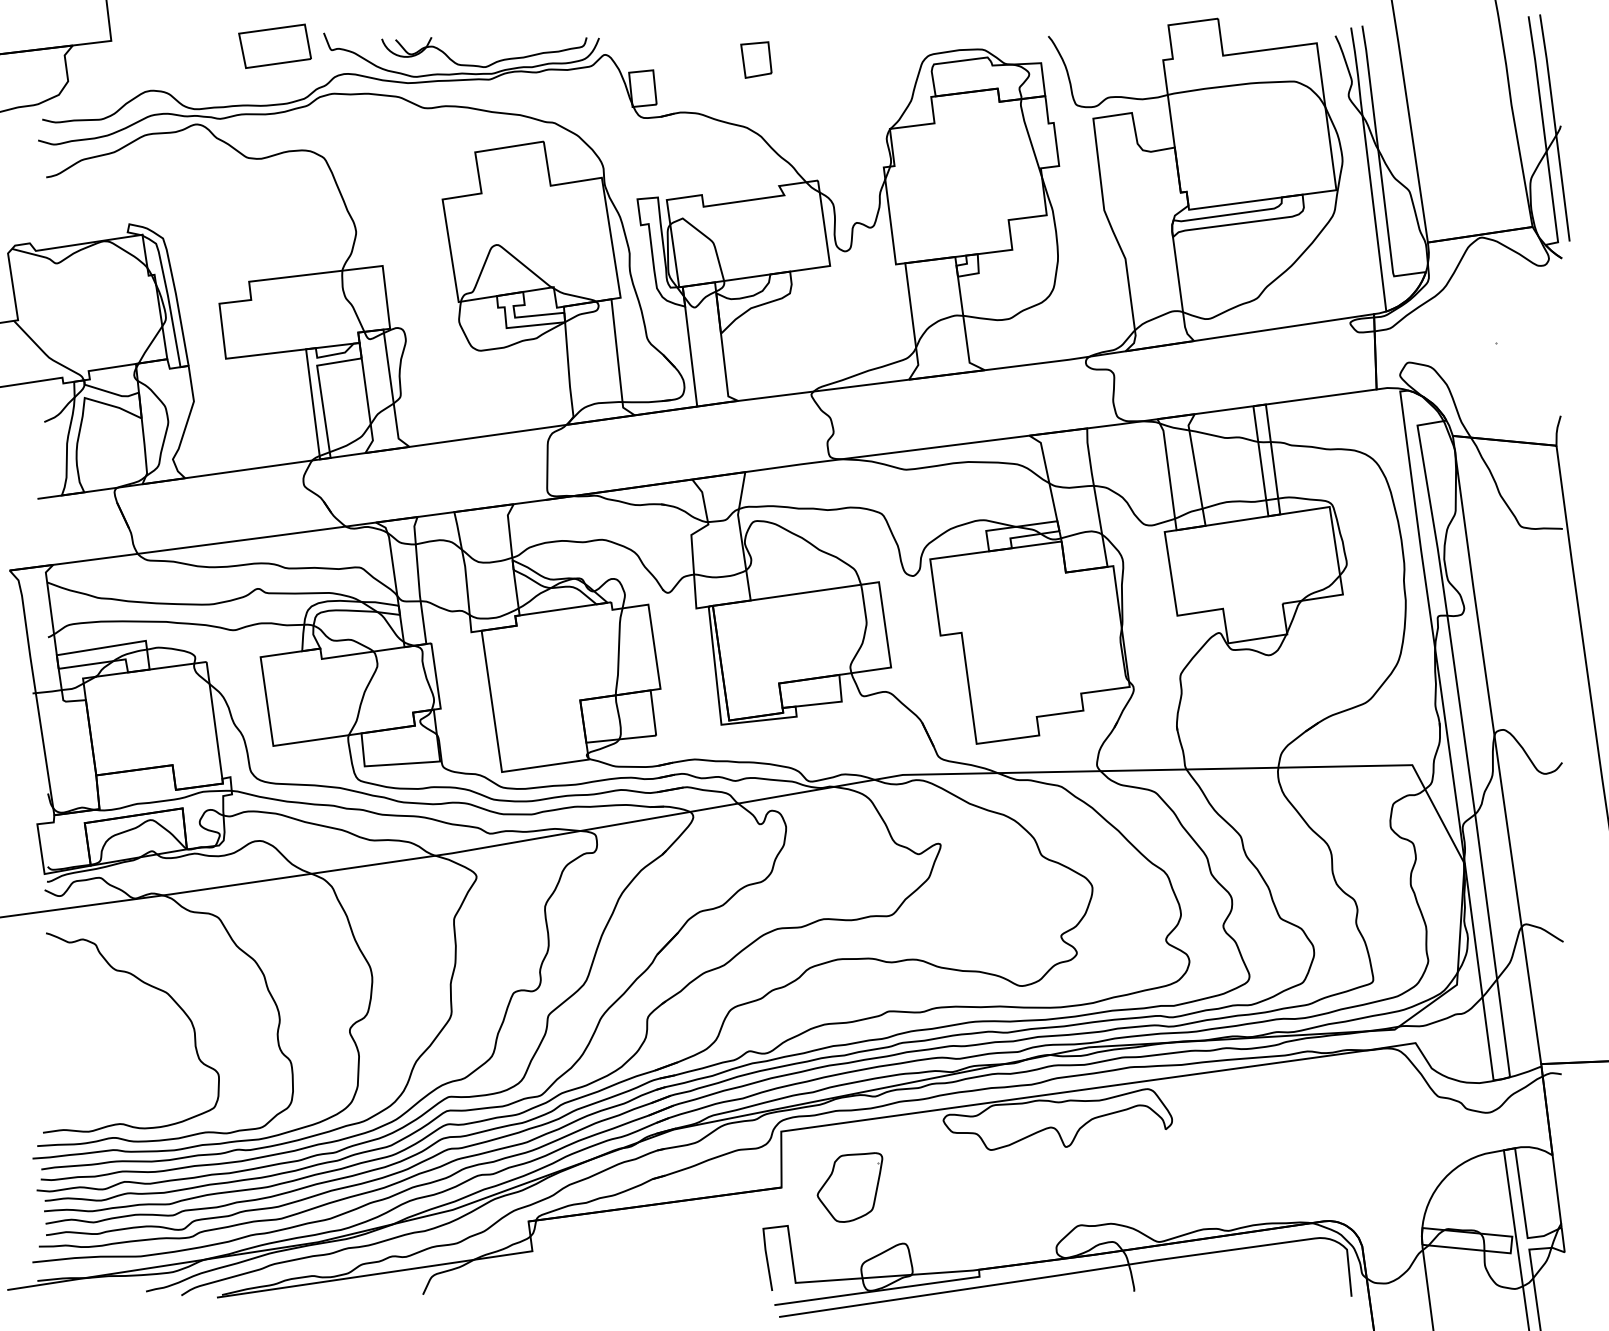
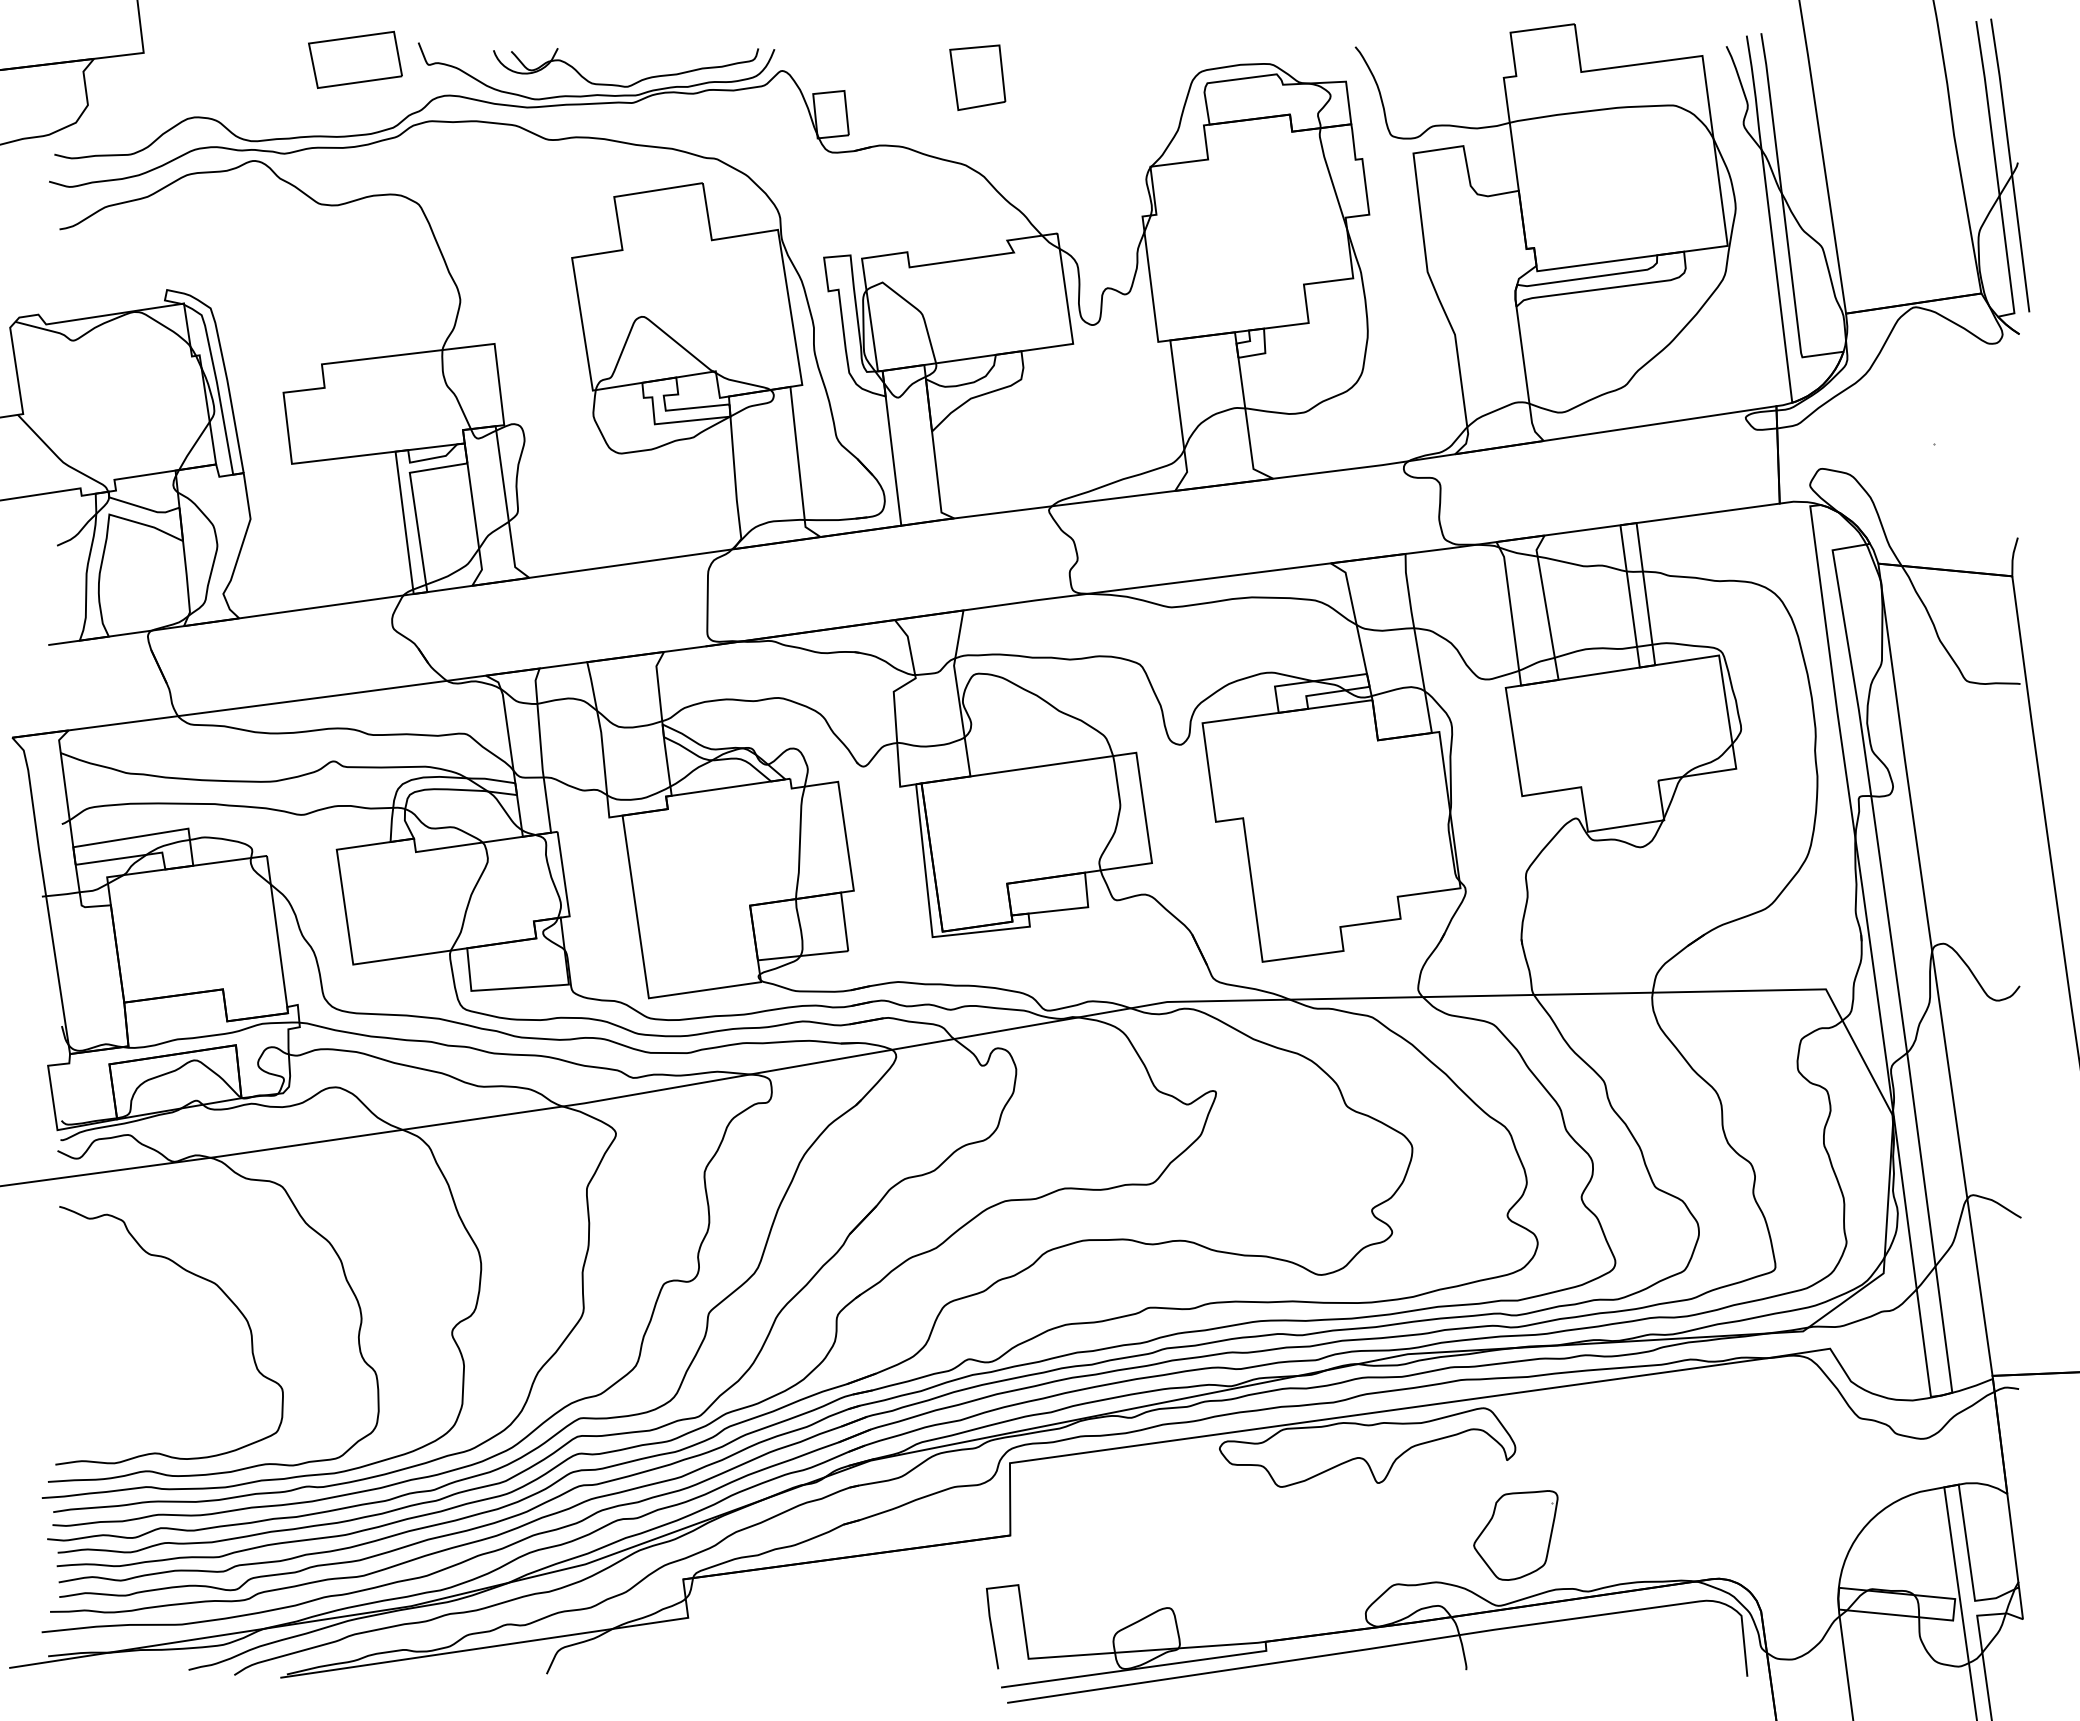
part: (756, 59) -> (977, 77), size x1.4
part: (849, 1187) -> (1515, 1535), moved

